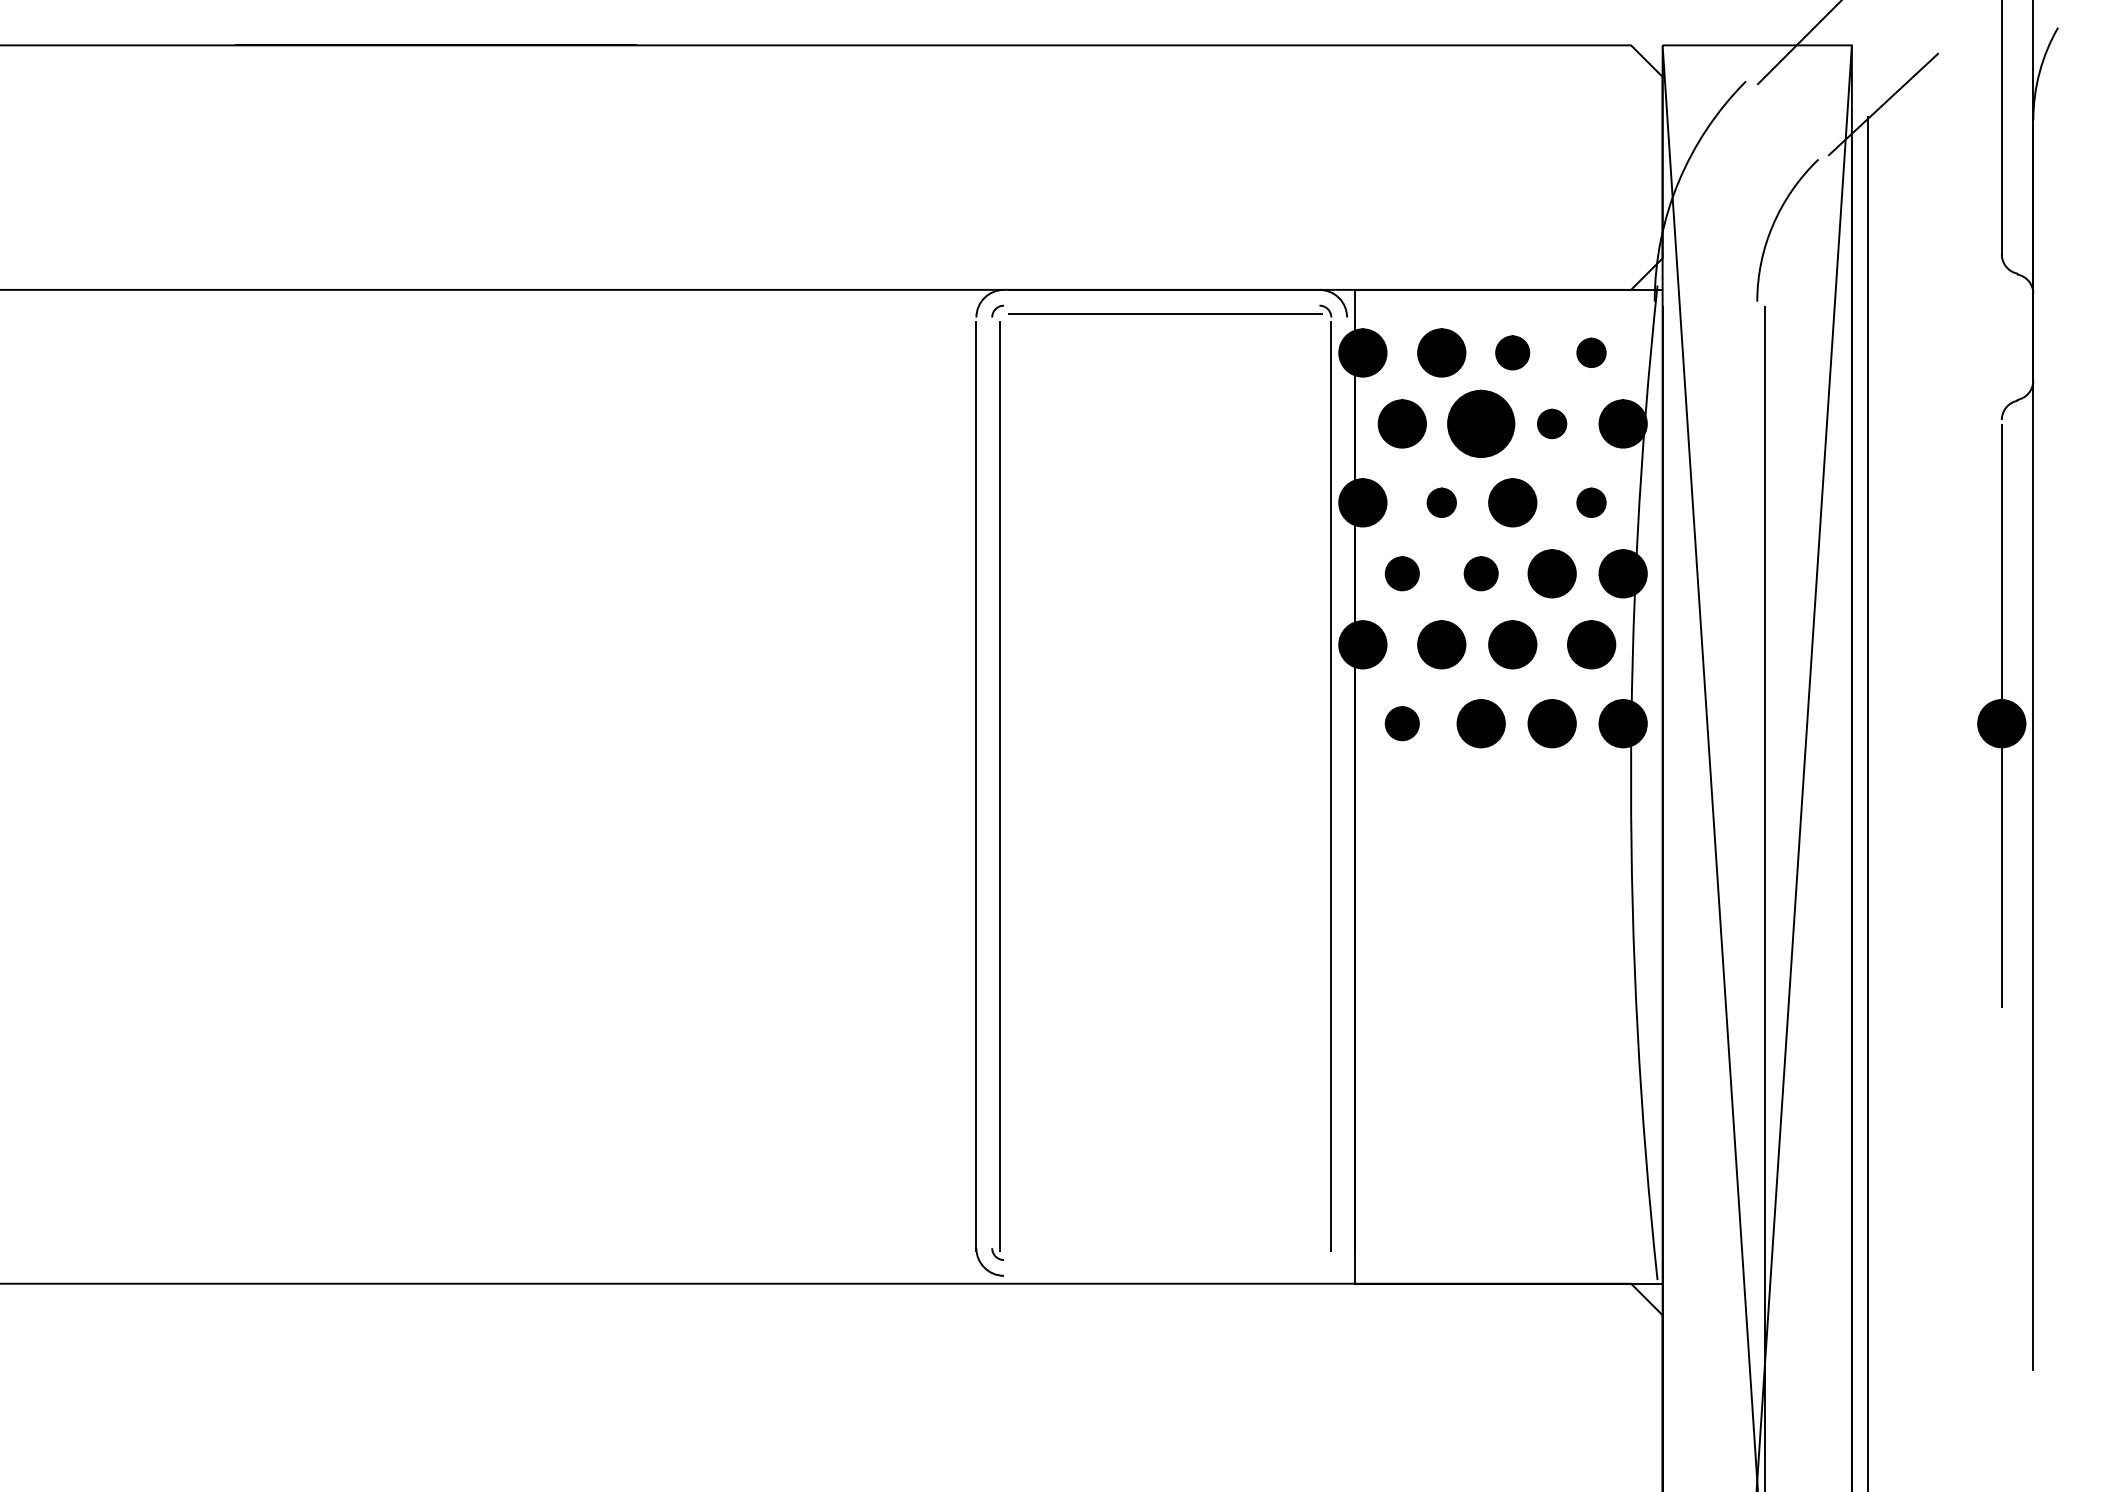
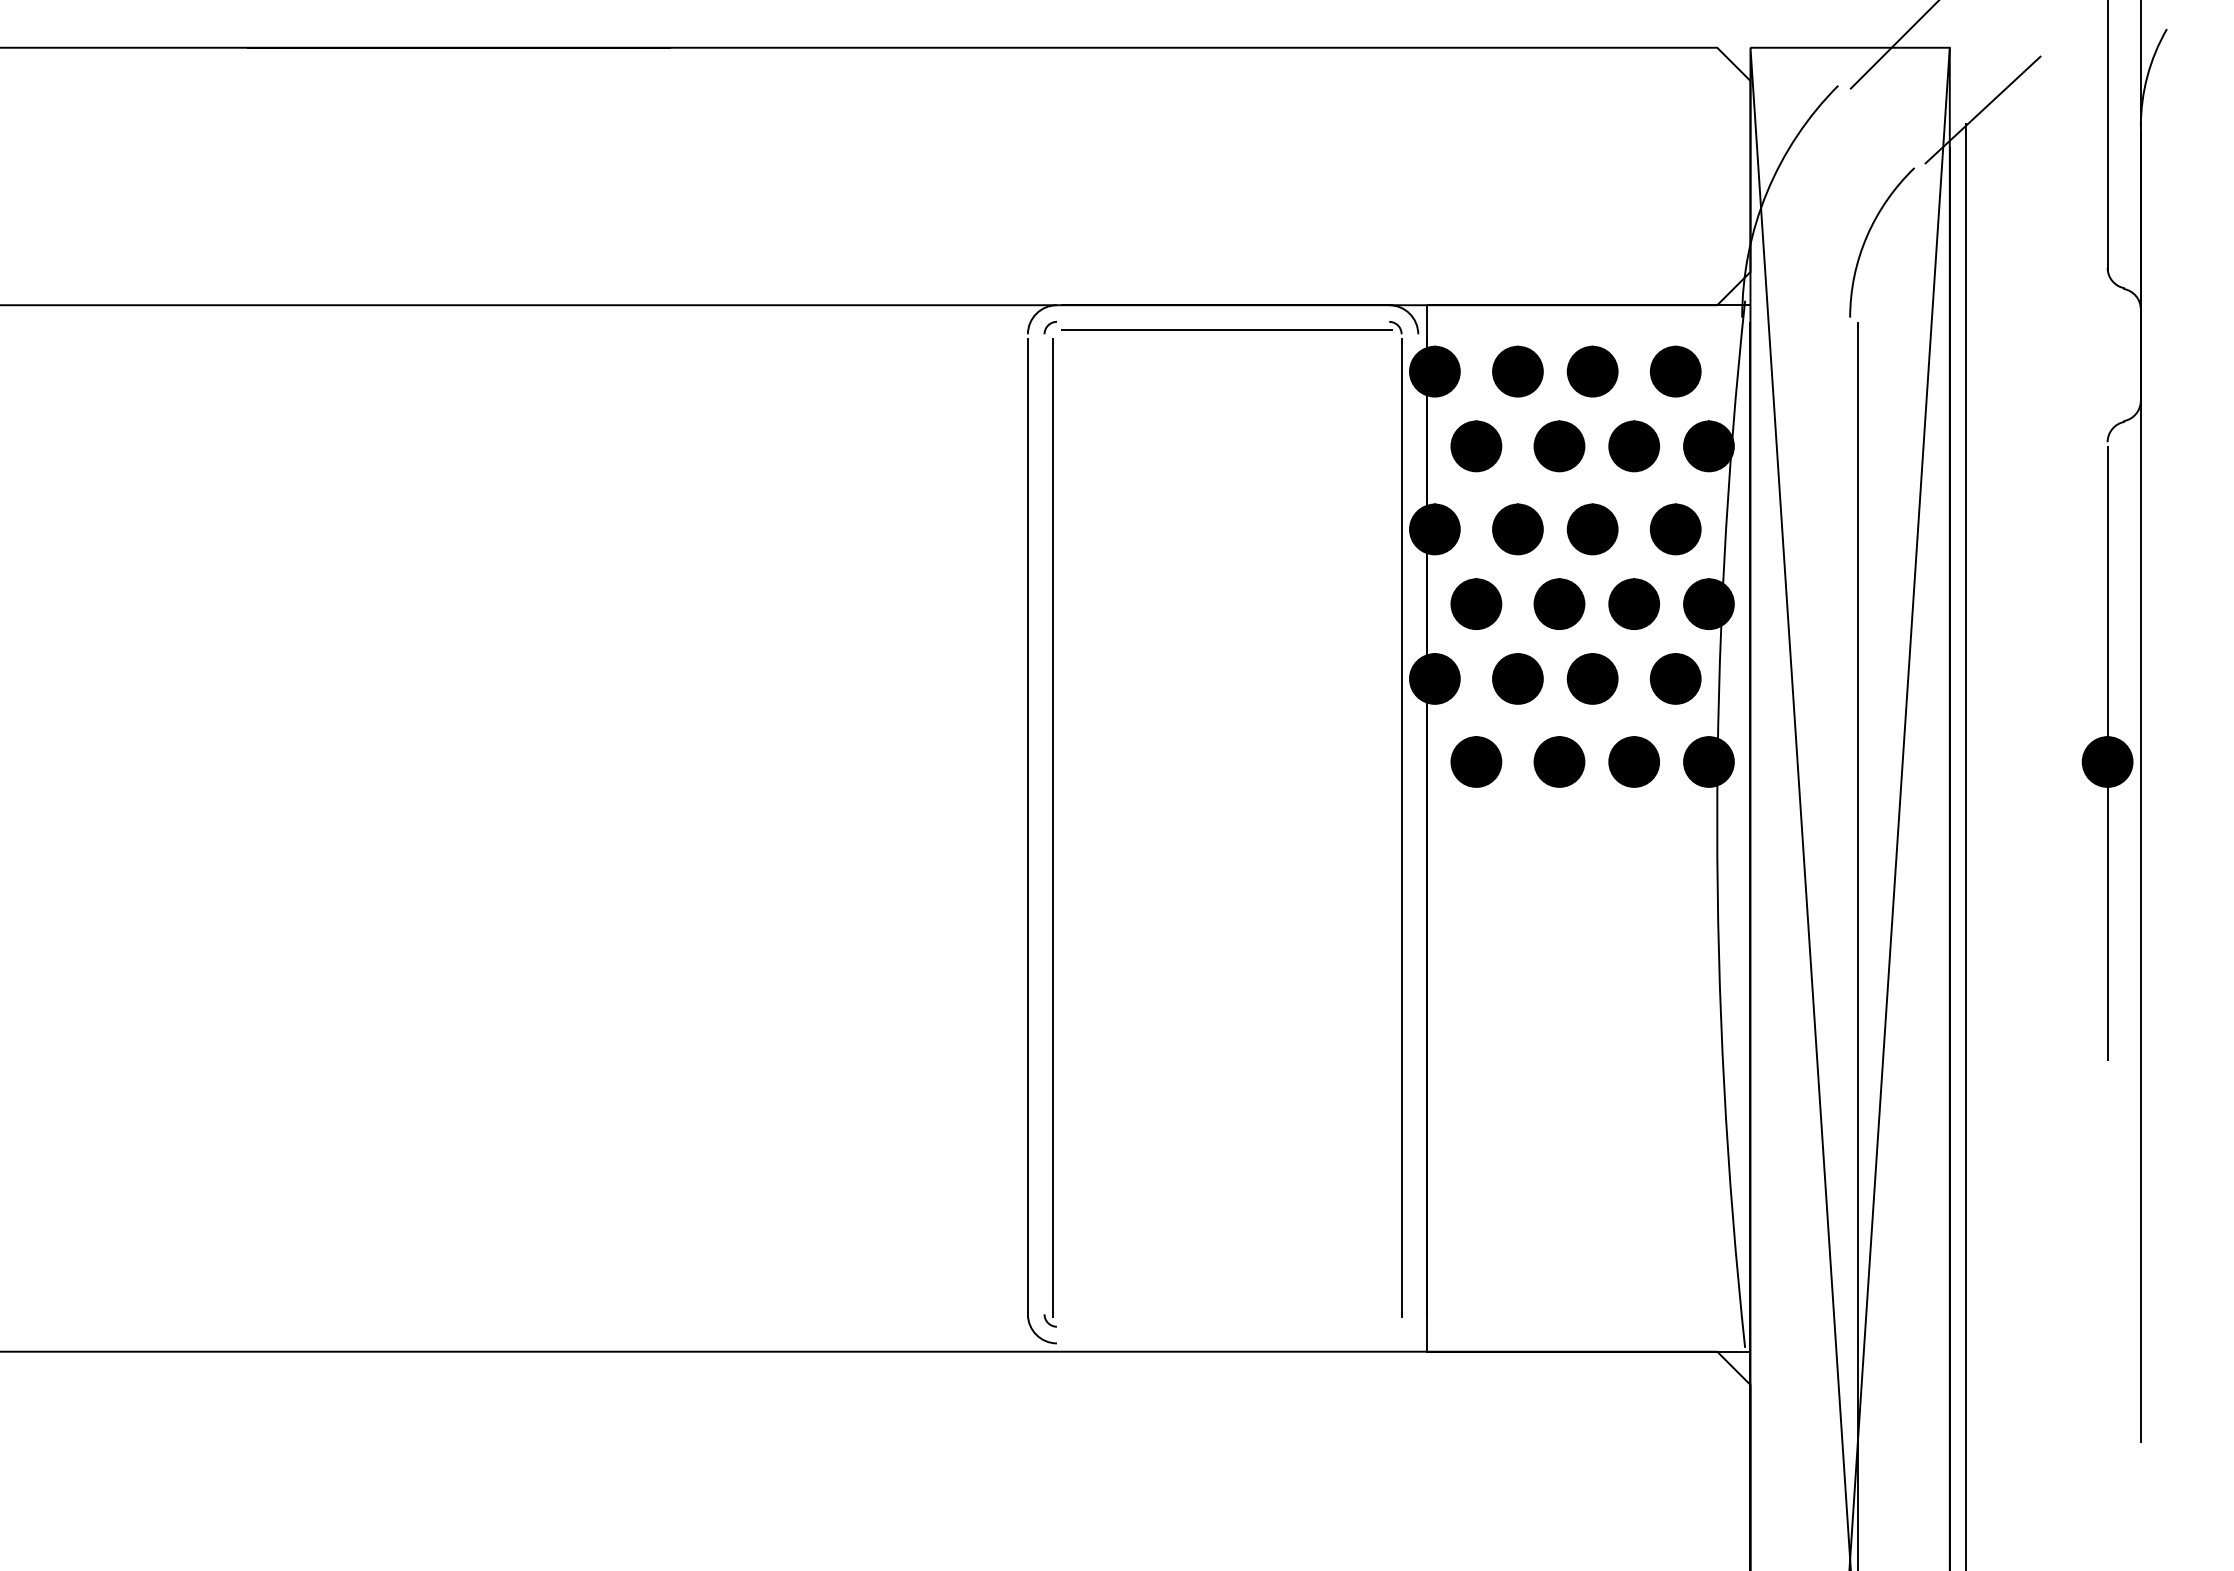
part: (1512, 352) -> (1592, 371), size x1.43
part: (1591, 352) -> (1675, 371), size x1.67
part: (1481, 424) -> (1559, 446), size x0.71
part: (1551, 424) -> (1633, 446), size x1.67
part: (1441, 502) -> (1517, 529), size x1.67
part: (1591, 502) -> (1675, 529), size x1.67
part: (1402, 573) -> (1476, 603), size x1.43
part: (1481, 573) -> (1559, 603), size x1.43
part: (1402, 723) -> (1476, 761), size x1.43

